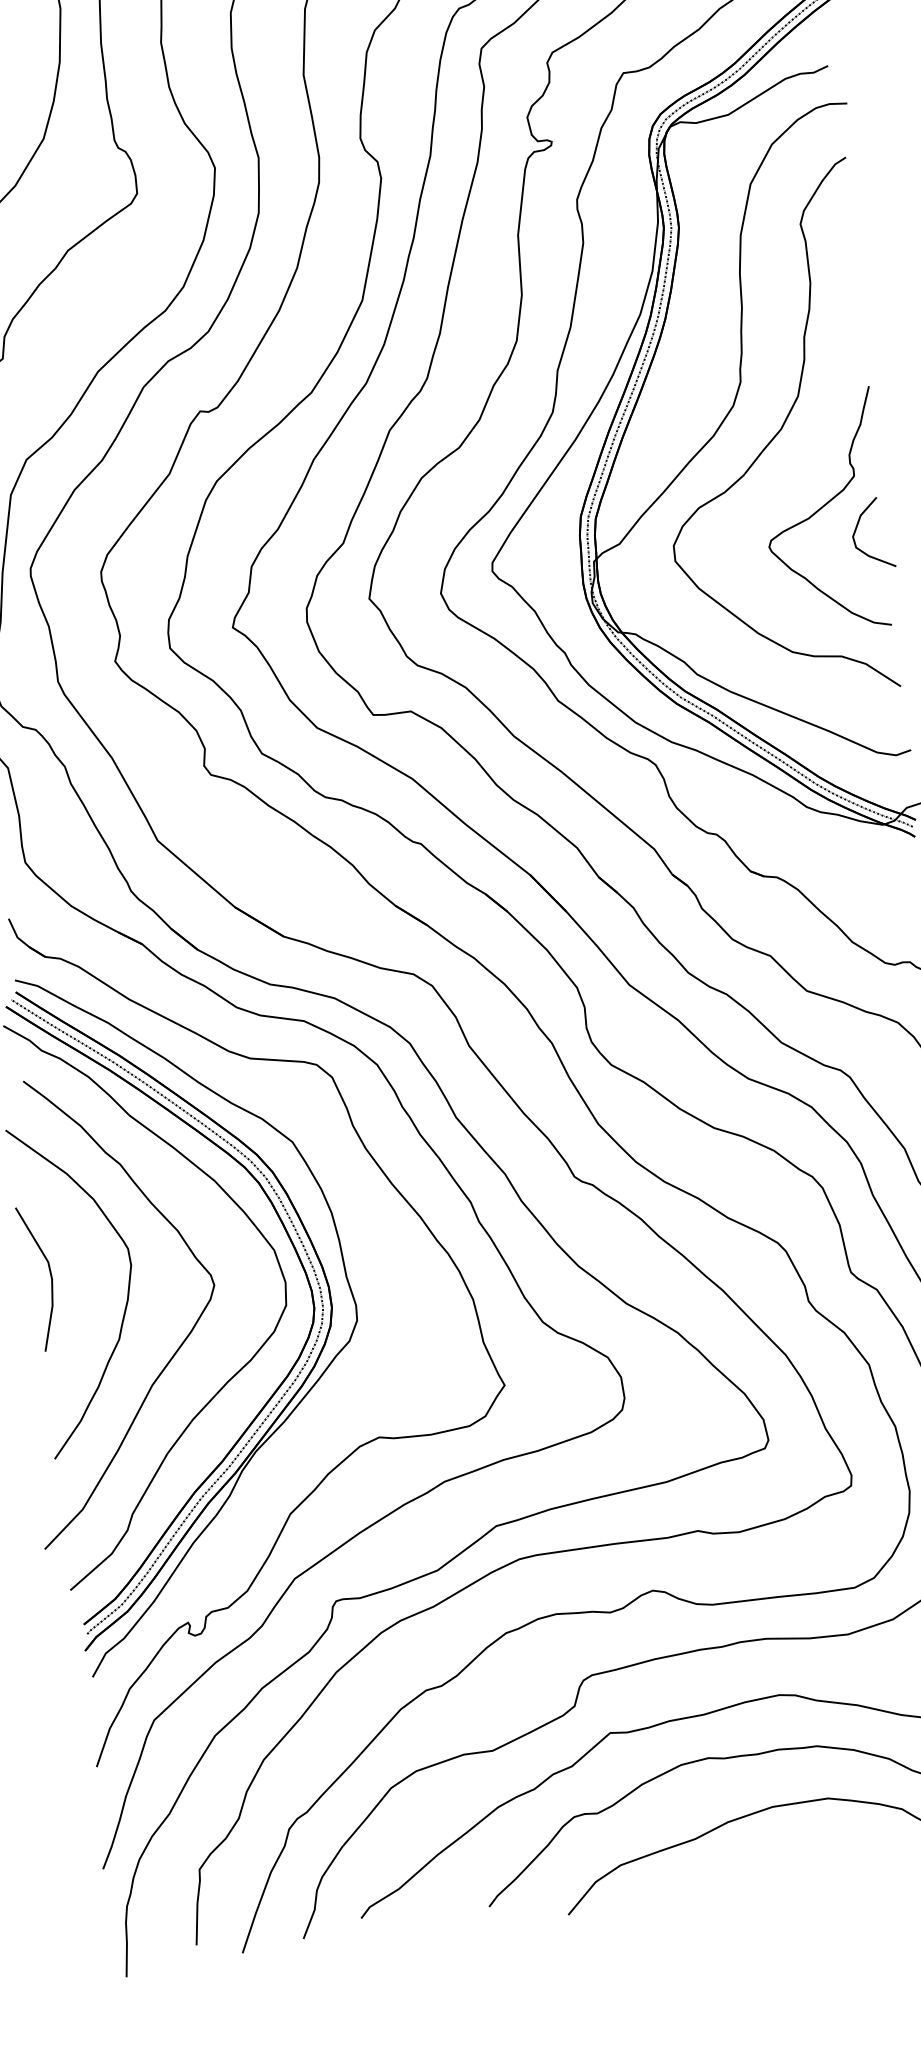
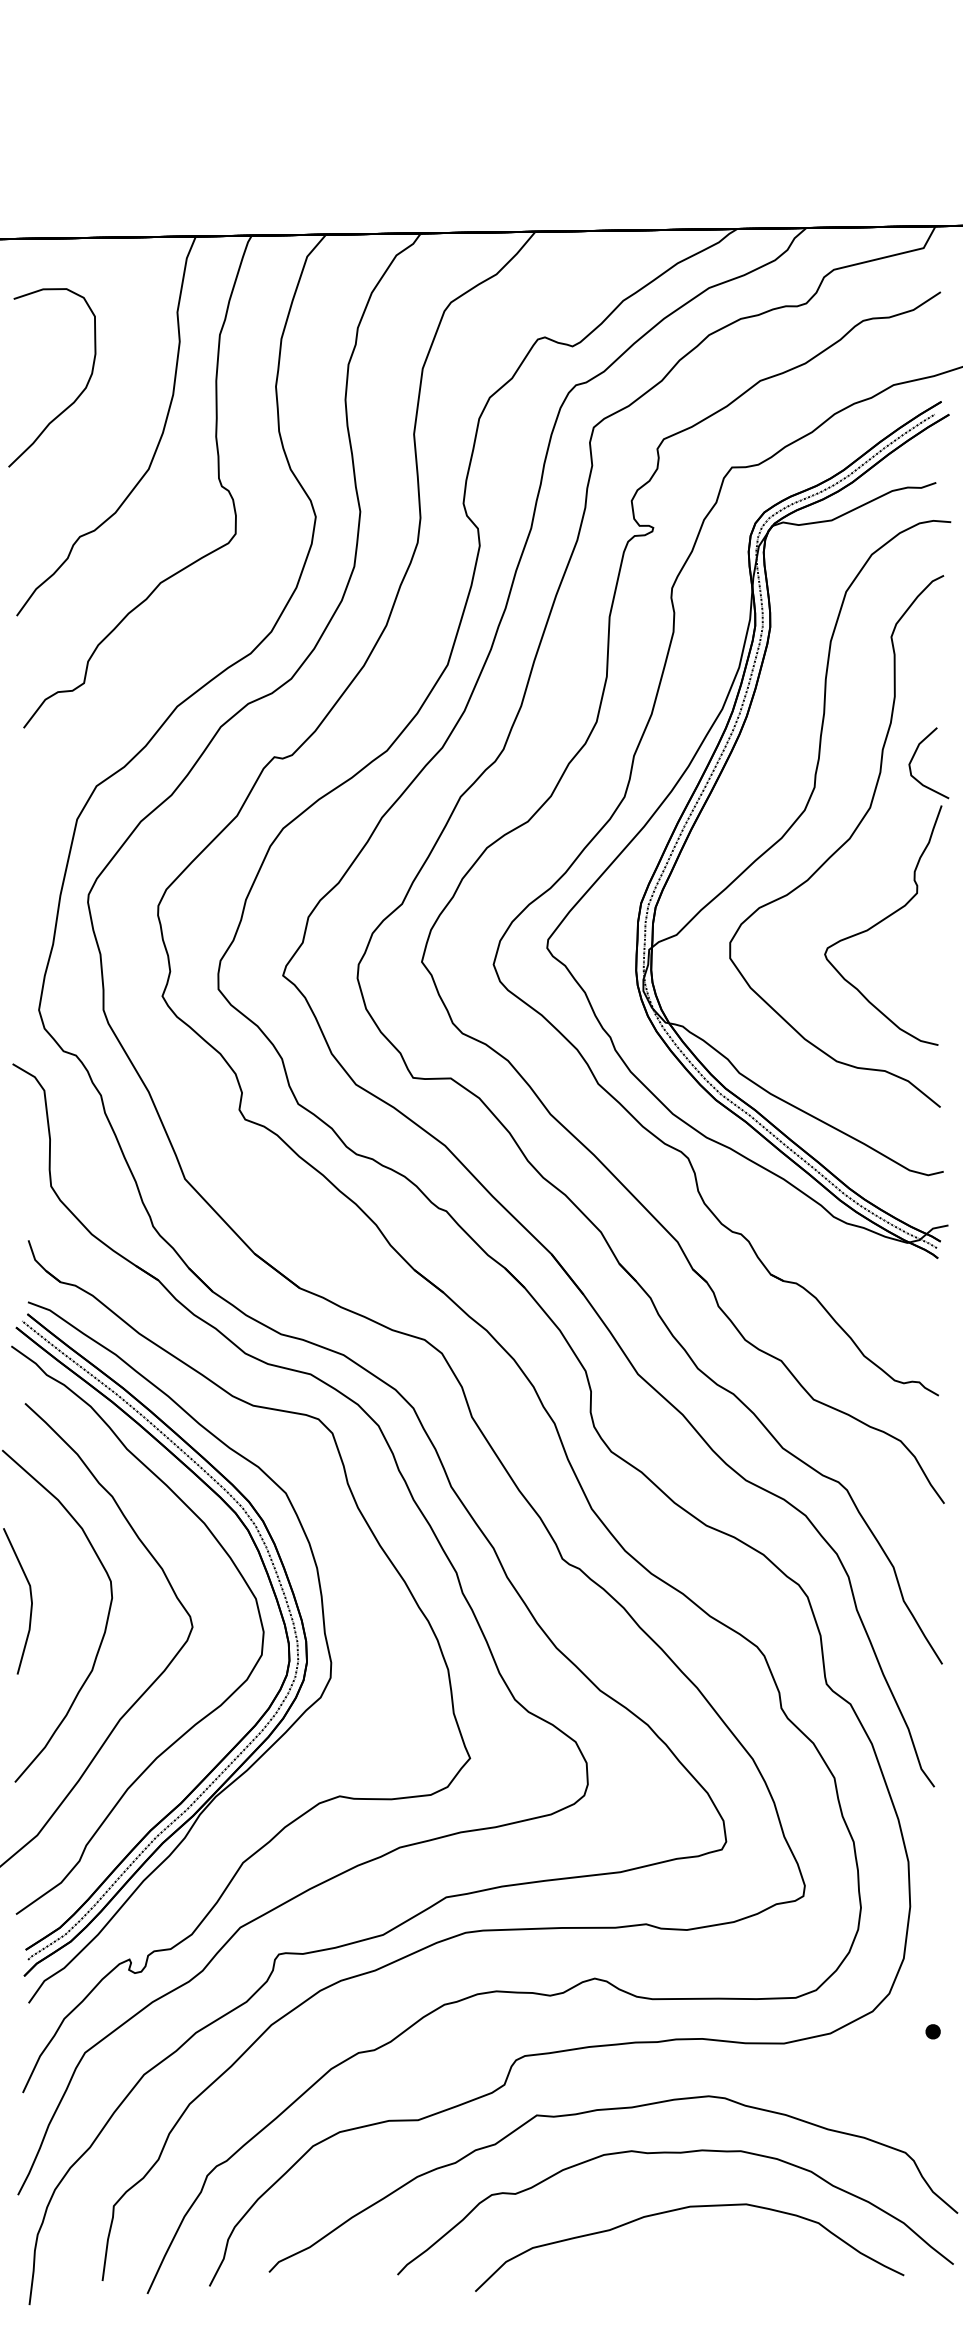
curve: (857, 528) -> (914, 756), moved

